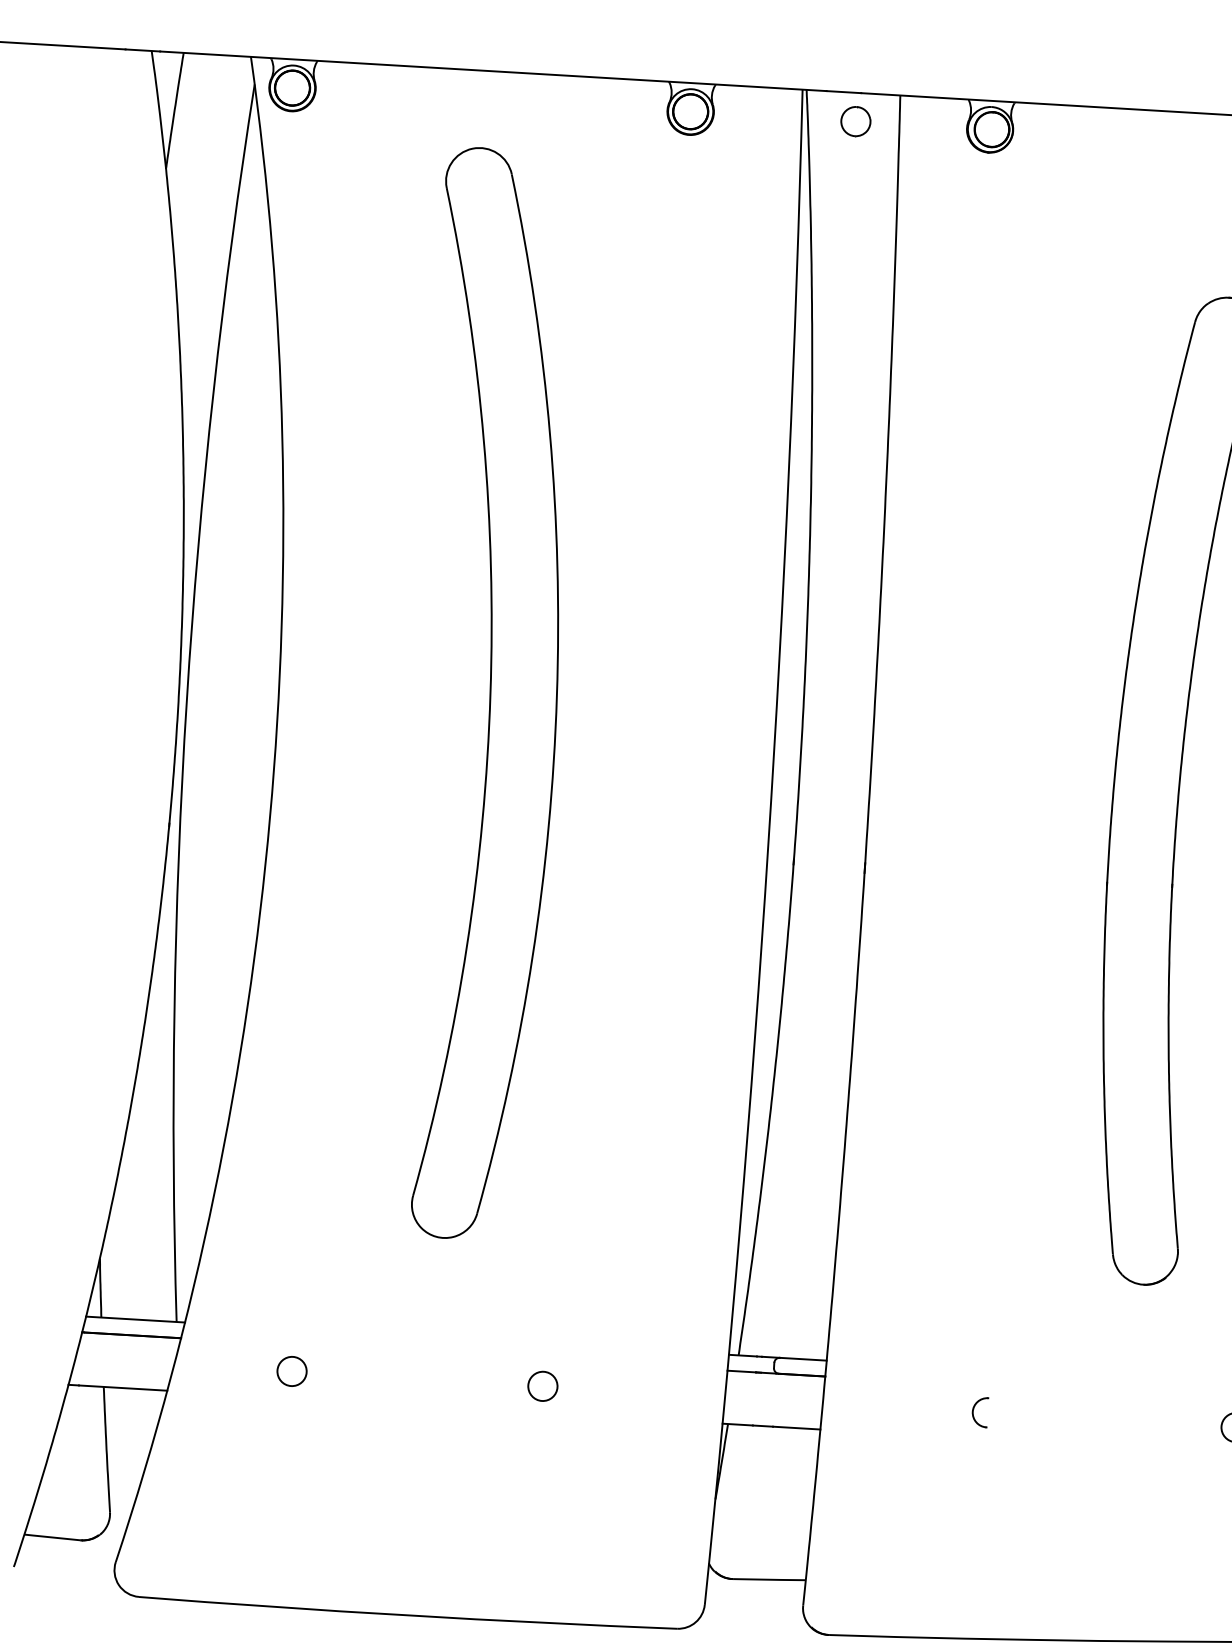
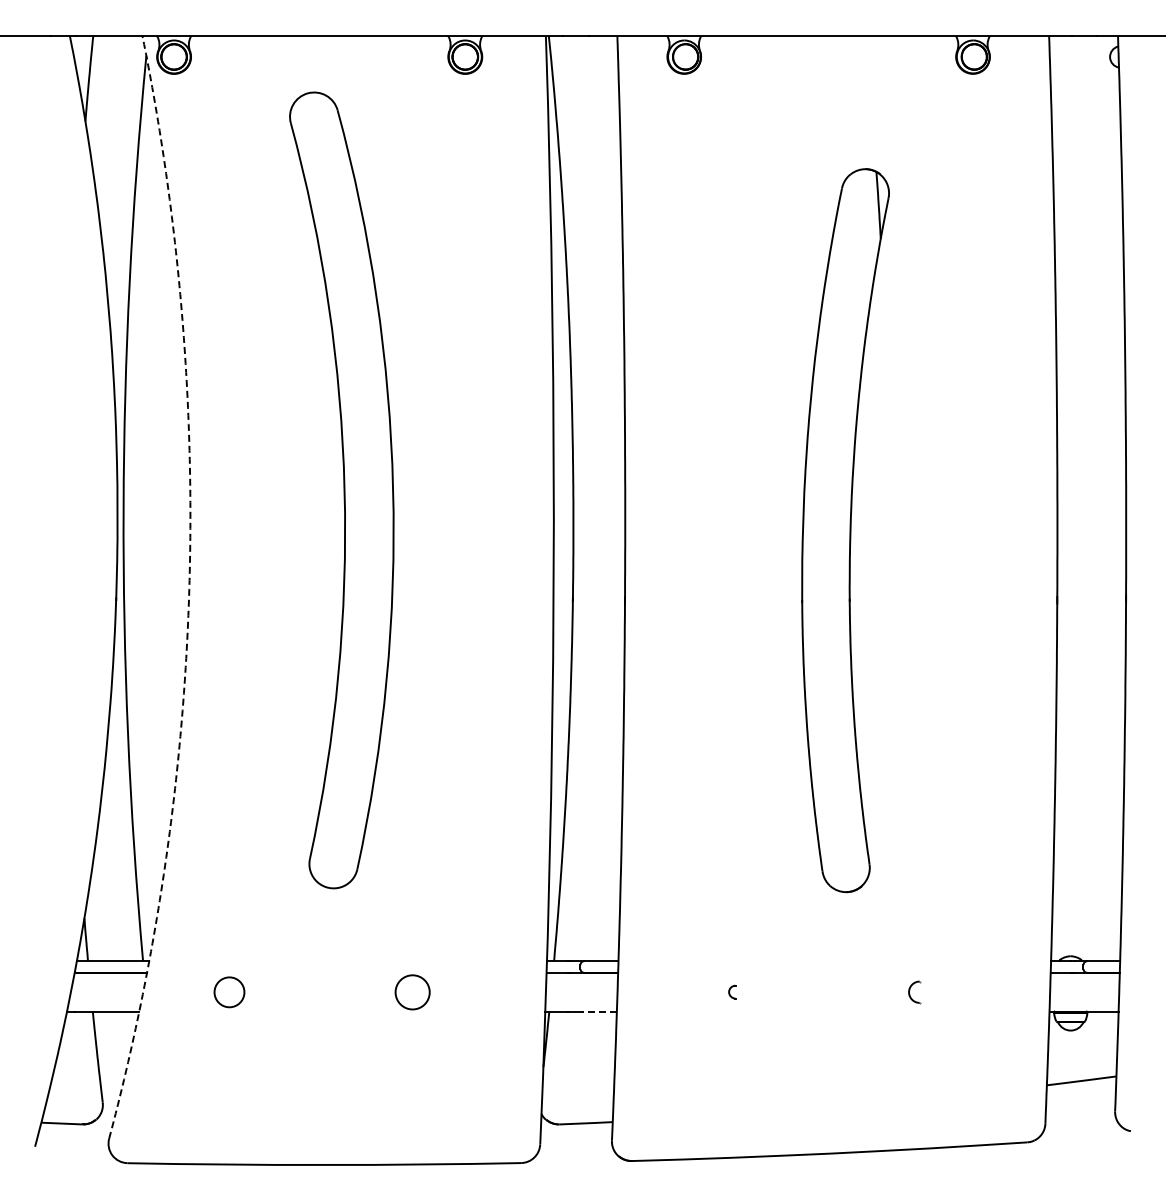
part: (855, 122) -> (585, 57), removed
arc: (270, 817) -> (189, 589), solid -> dashed
circle: (290, 1370) -> (228, 991), size x1.4
circle: (542, 1385) -> (412, 991), size x1.6
part: (978, 1411) -> (731, 991), size x0.6
line: (796, 1427) -> (599, 1011), solid -> dashed

